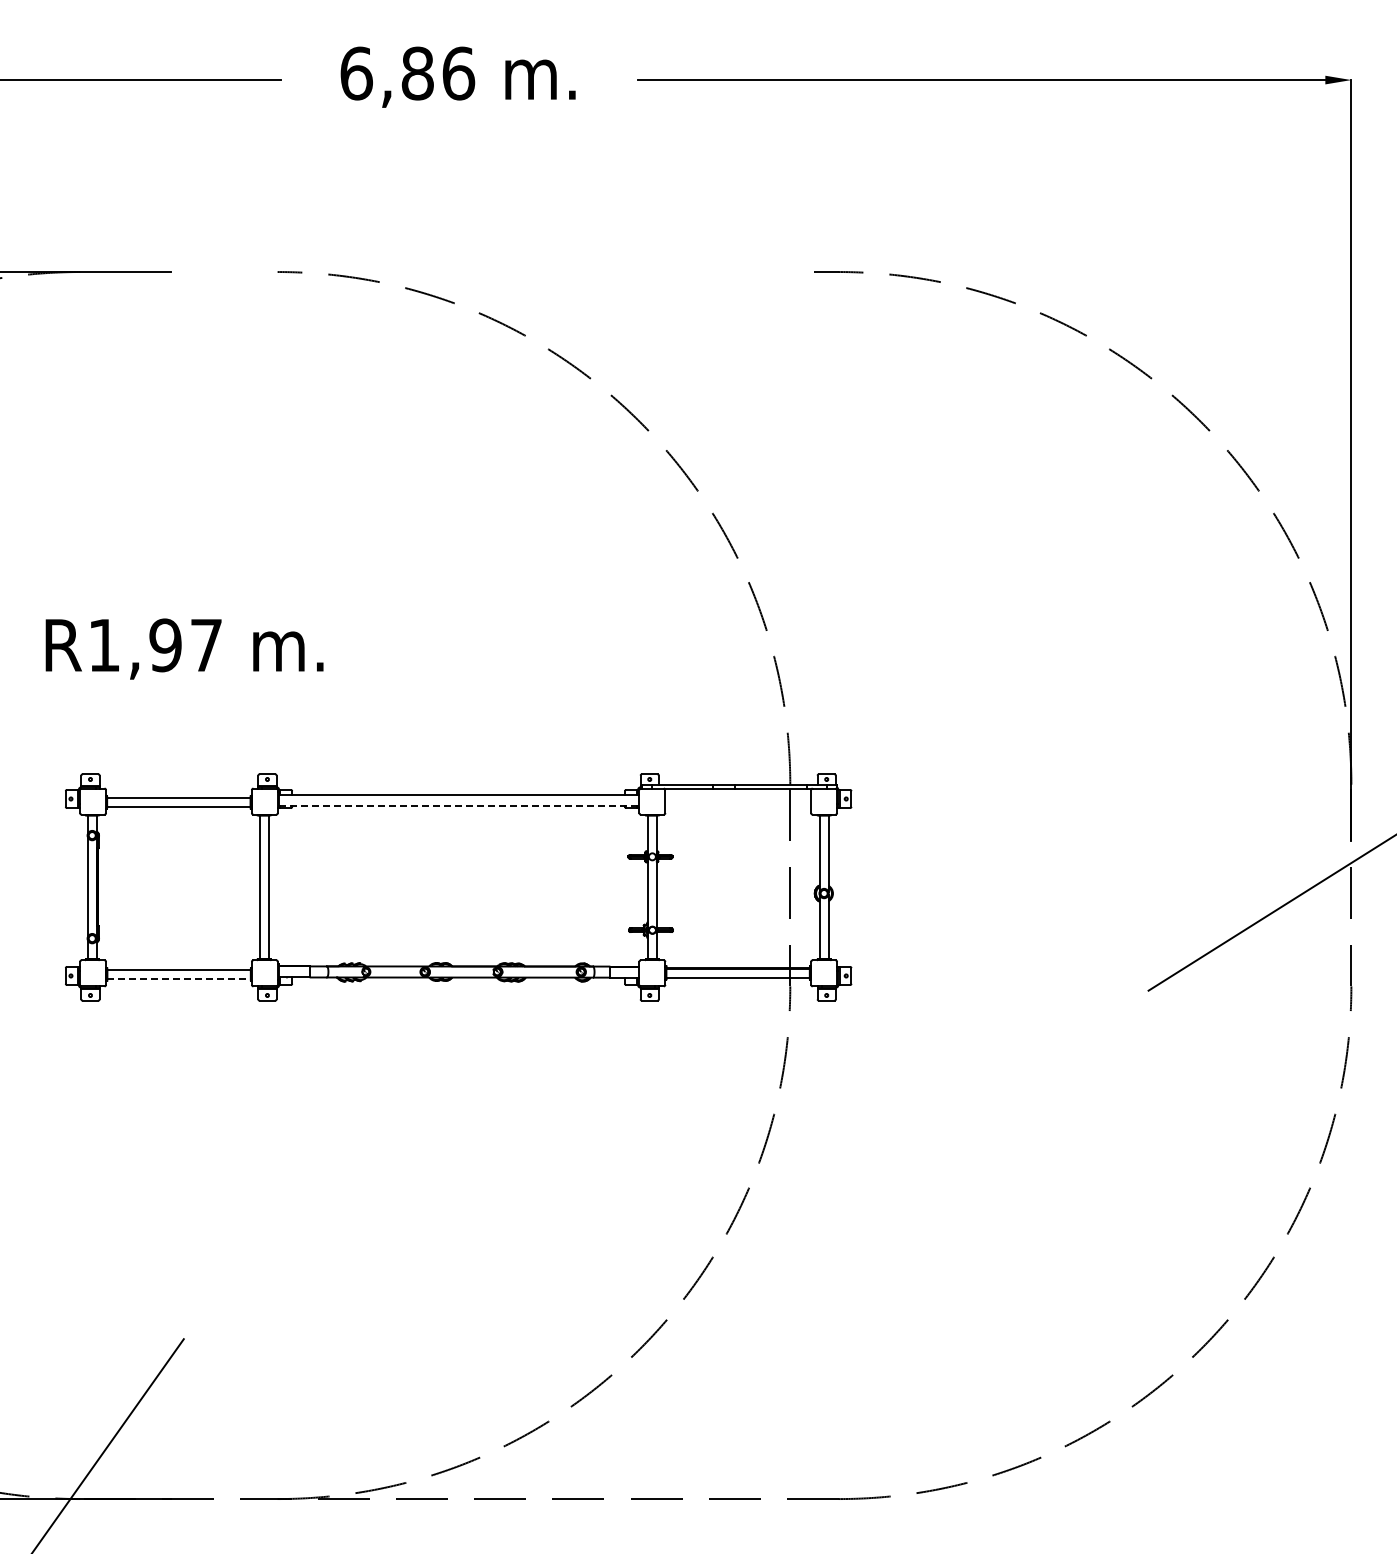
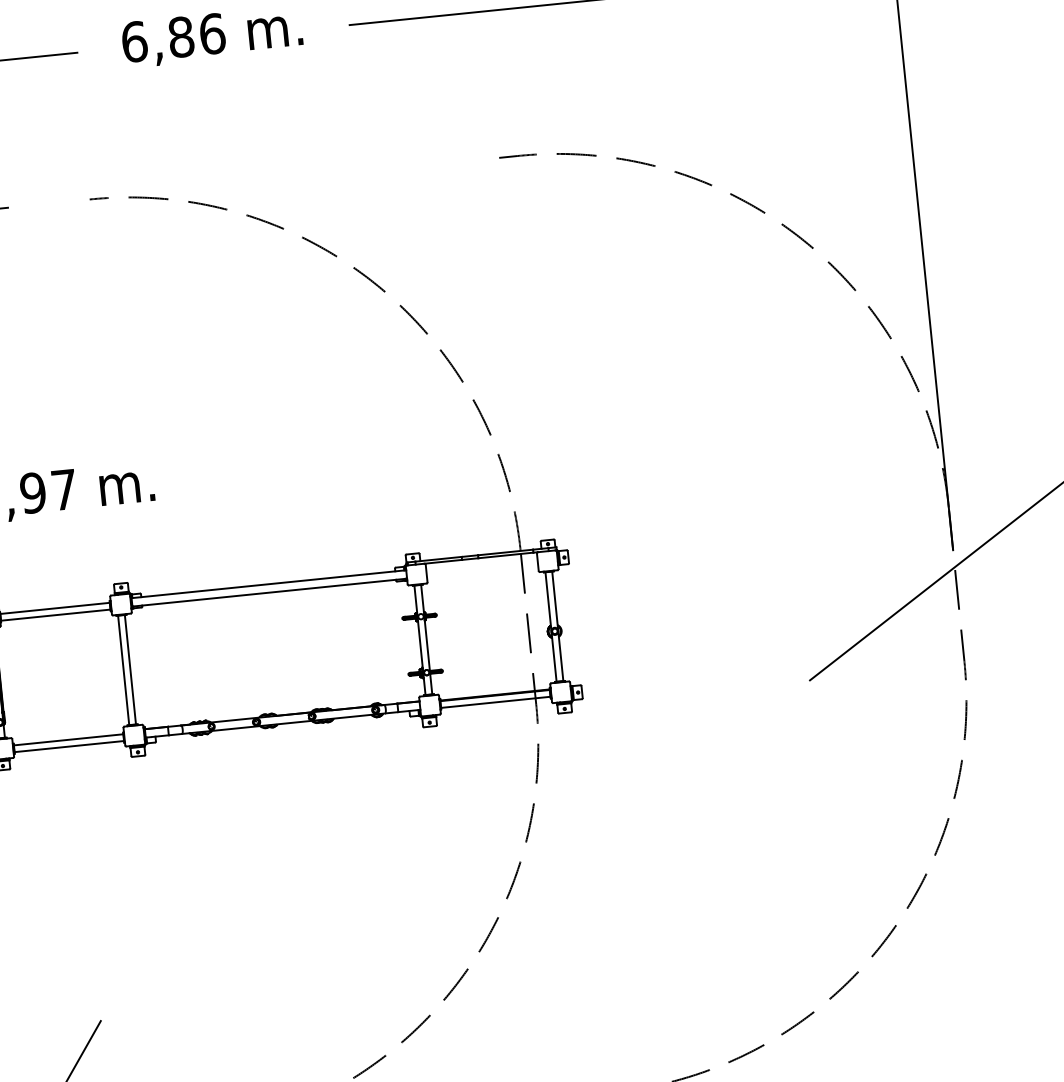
line: (459, 805) -> (269, 592), dashed -> solid
line: (179, 979) -> (69, 746), dashed -> solid

